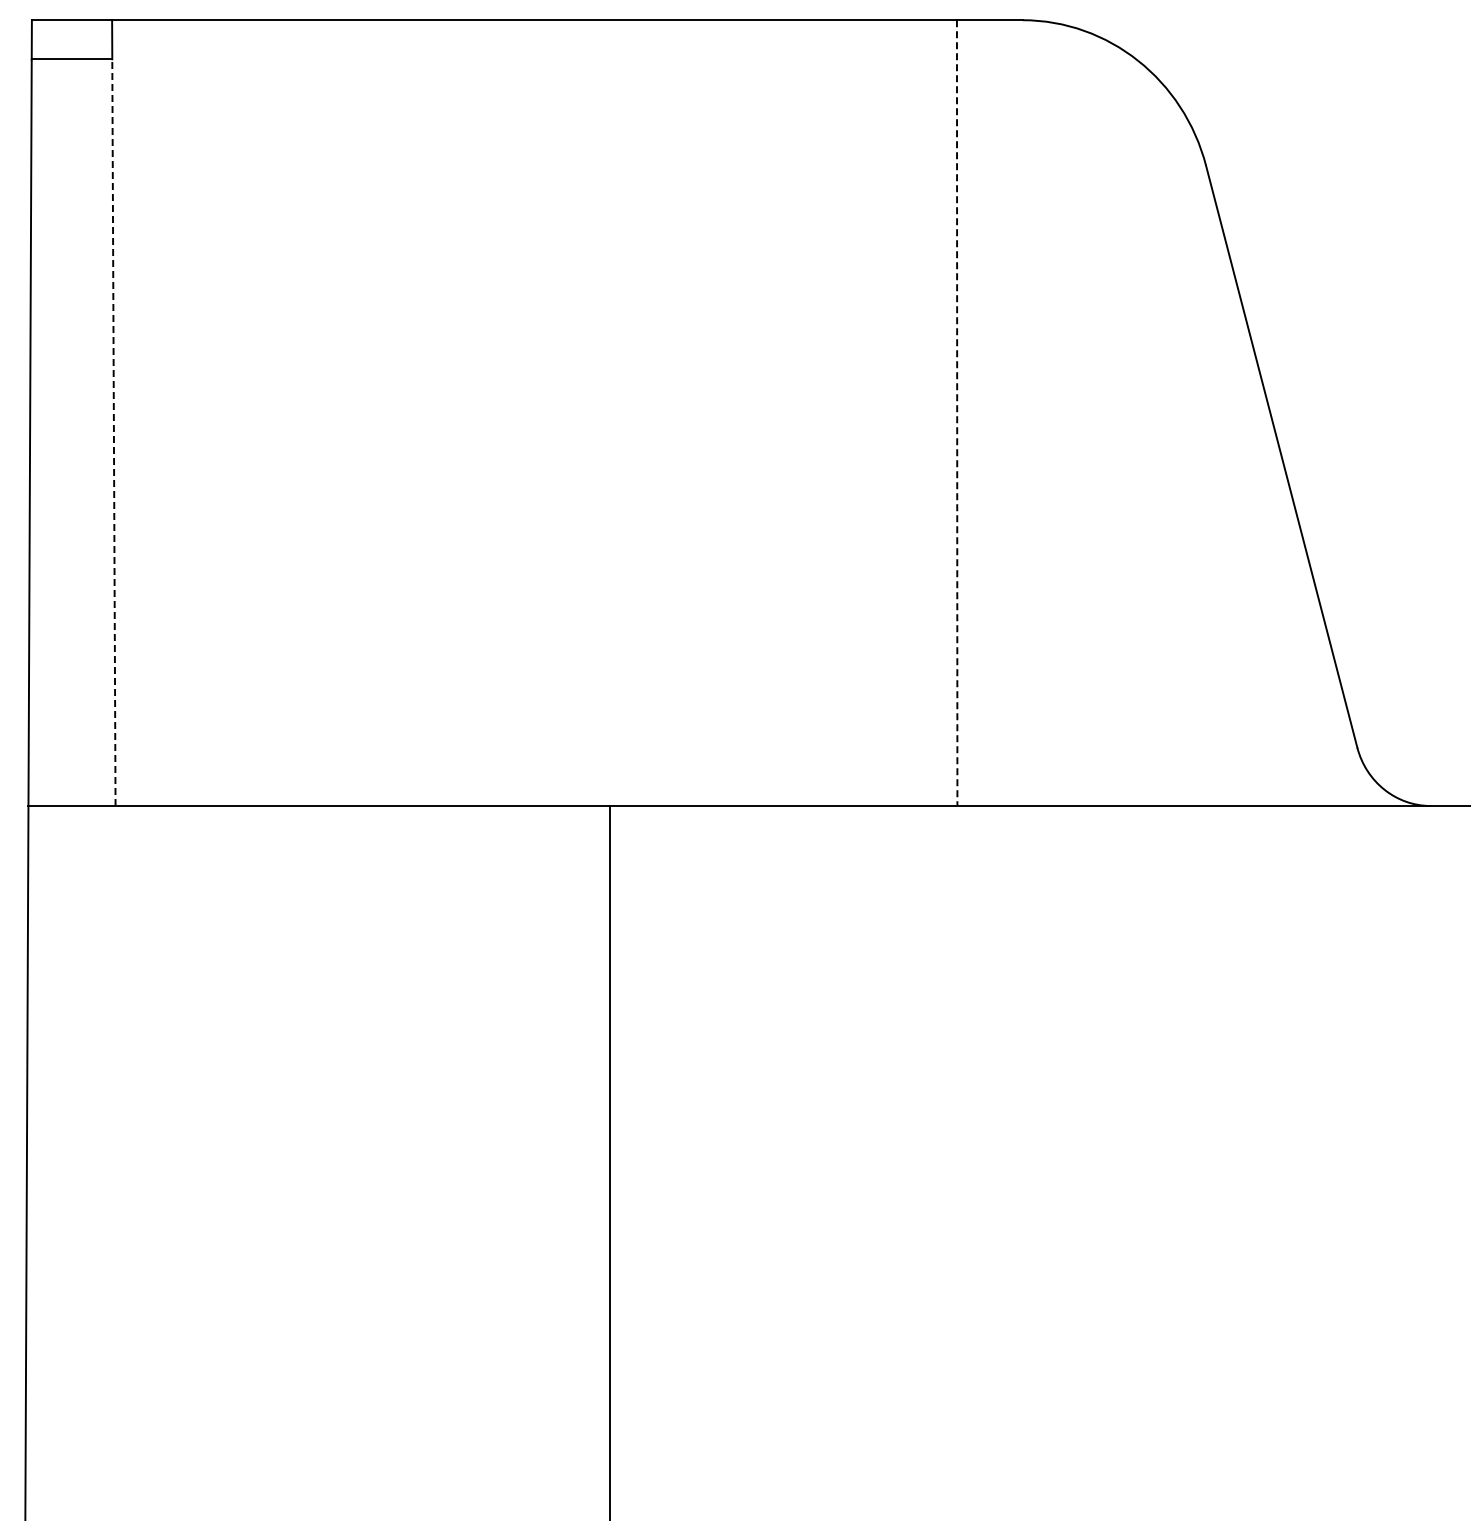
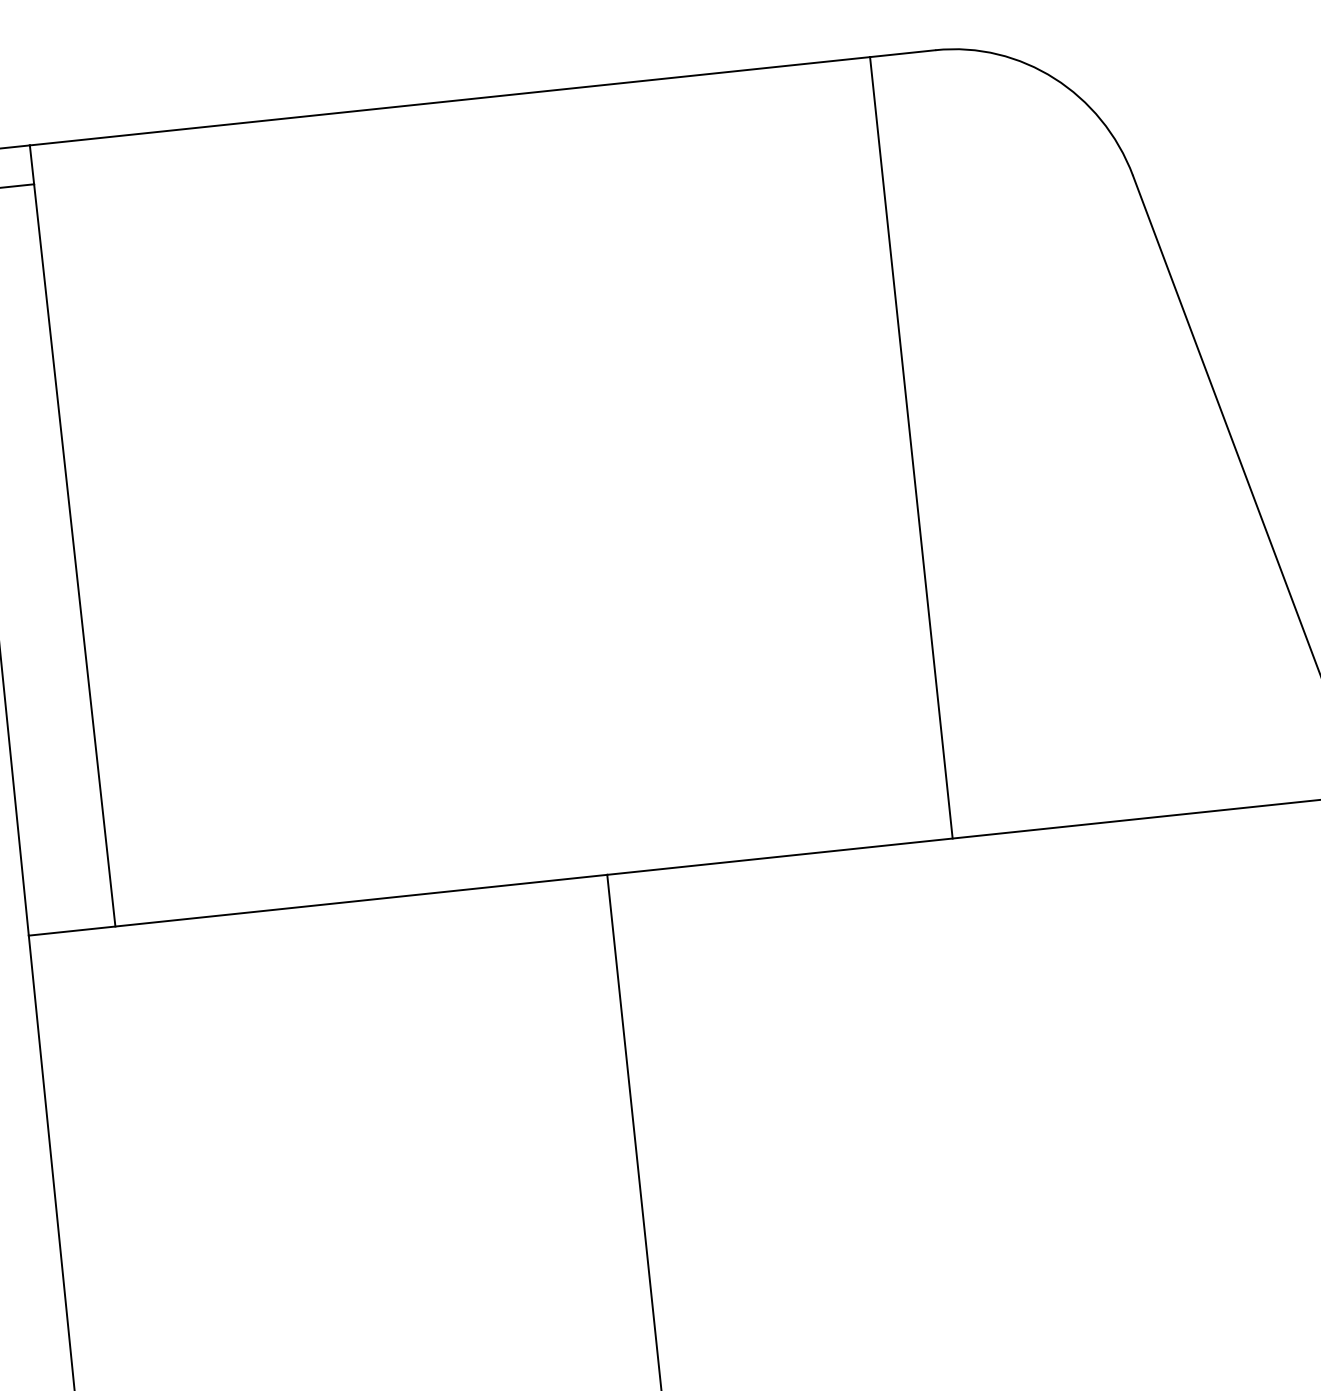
line: (957, 413) -> (911, 448), dashed -> solid
line: (113, 432) -> (74, 555), dashed -> solid

